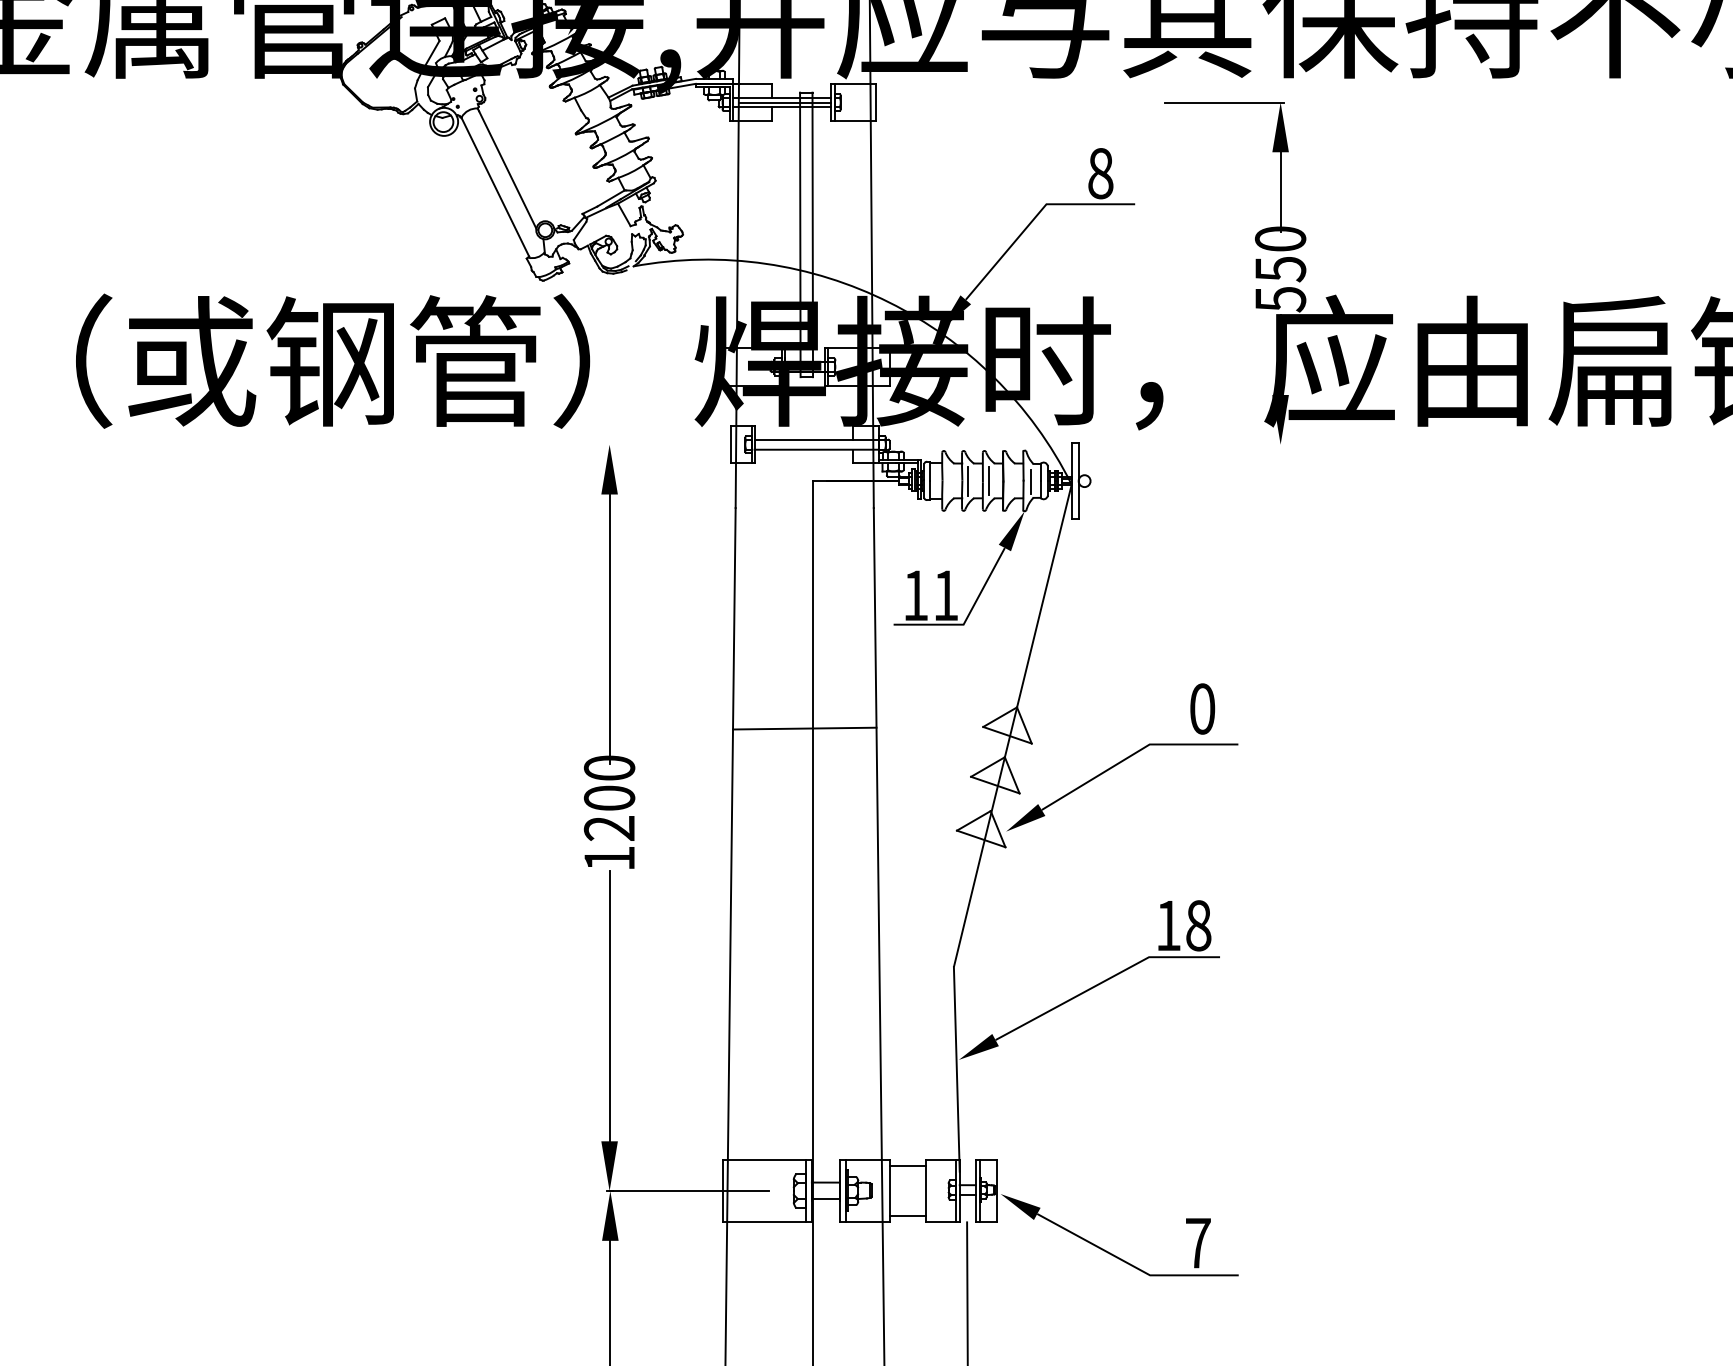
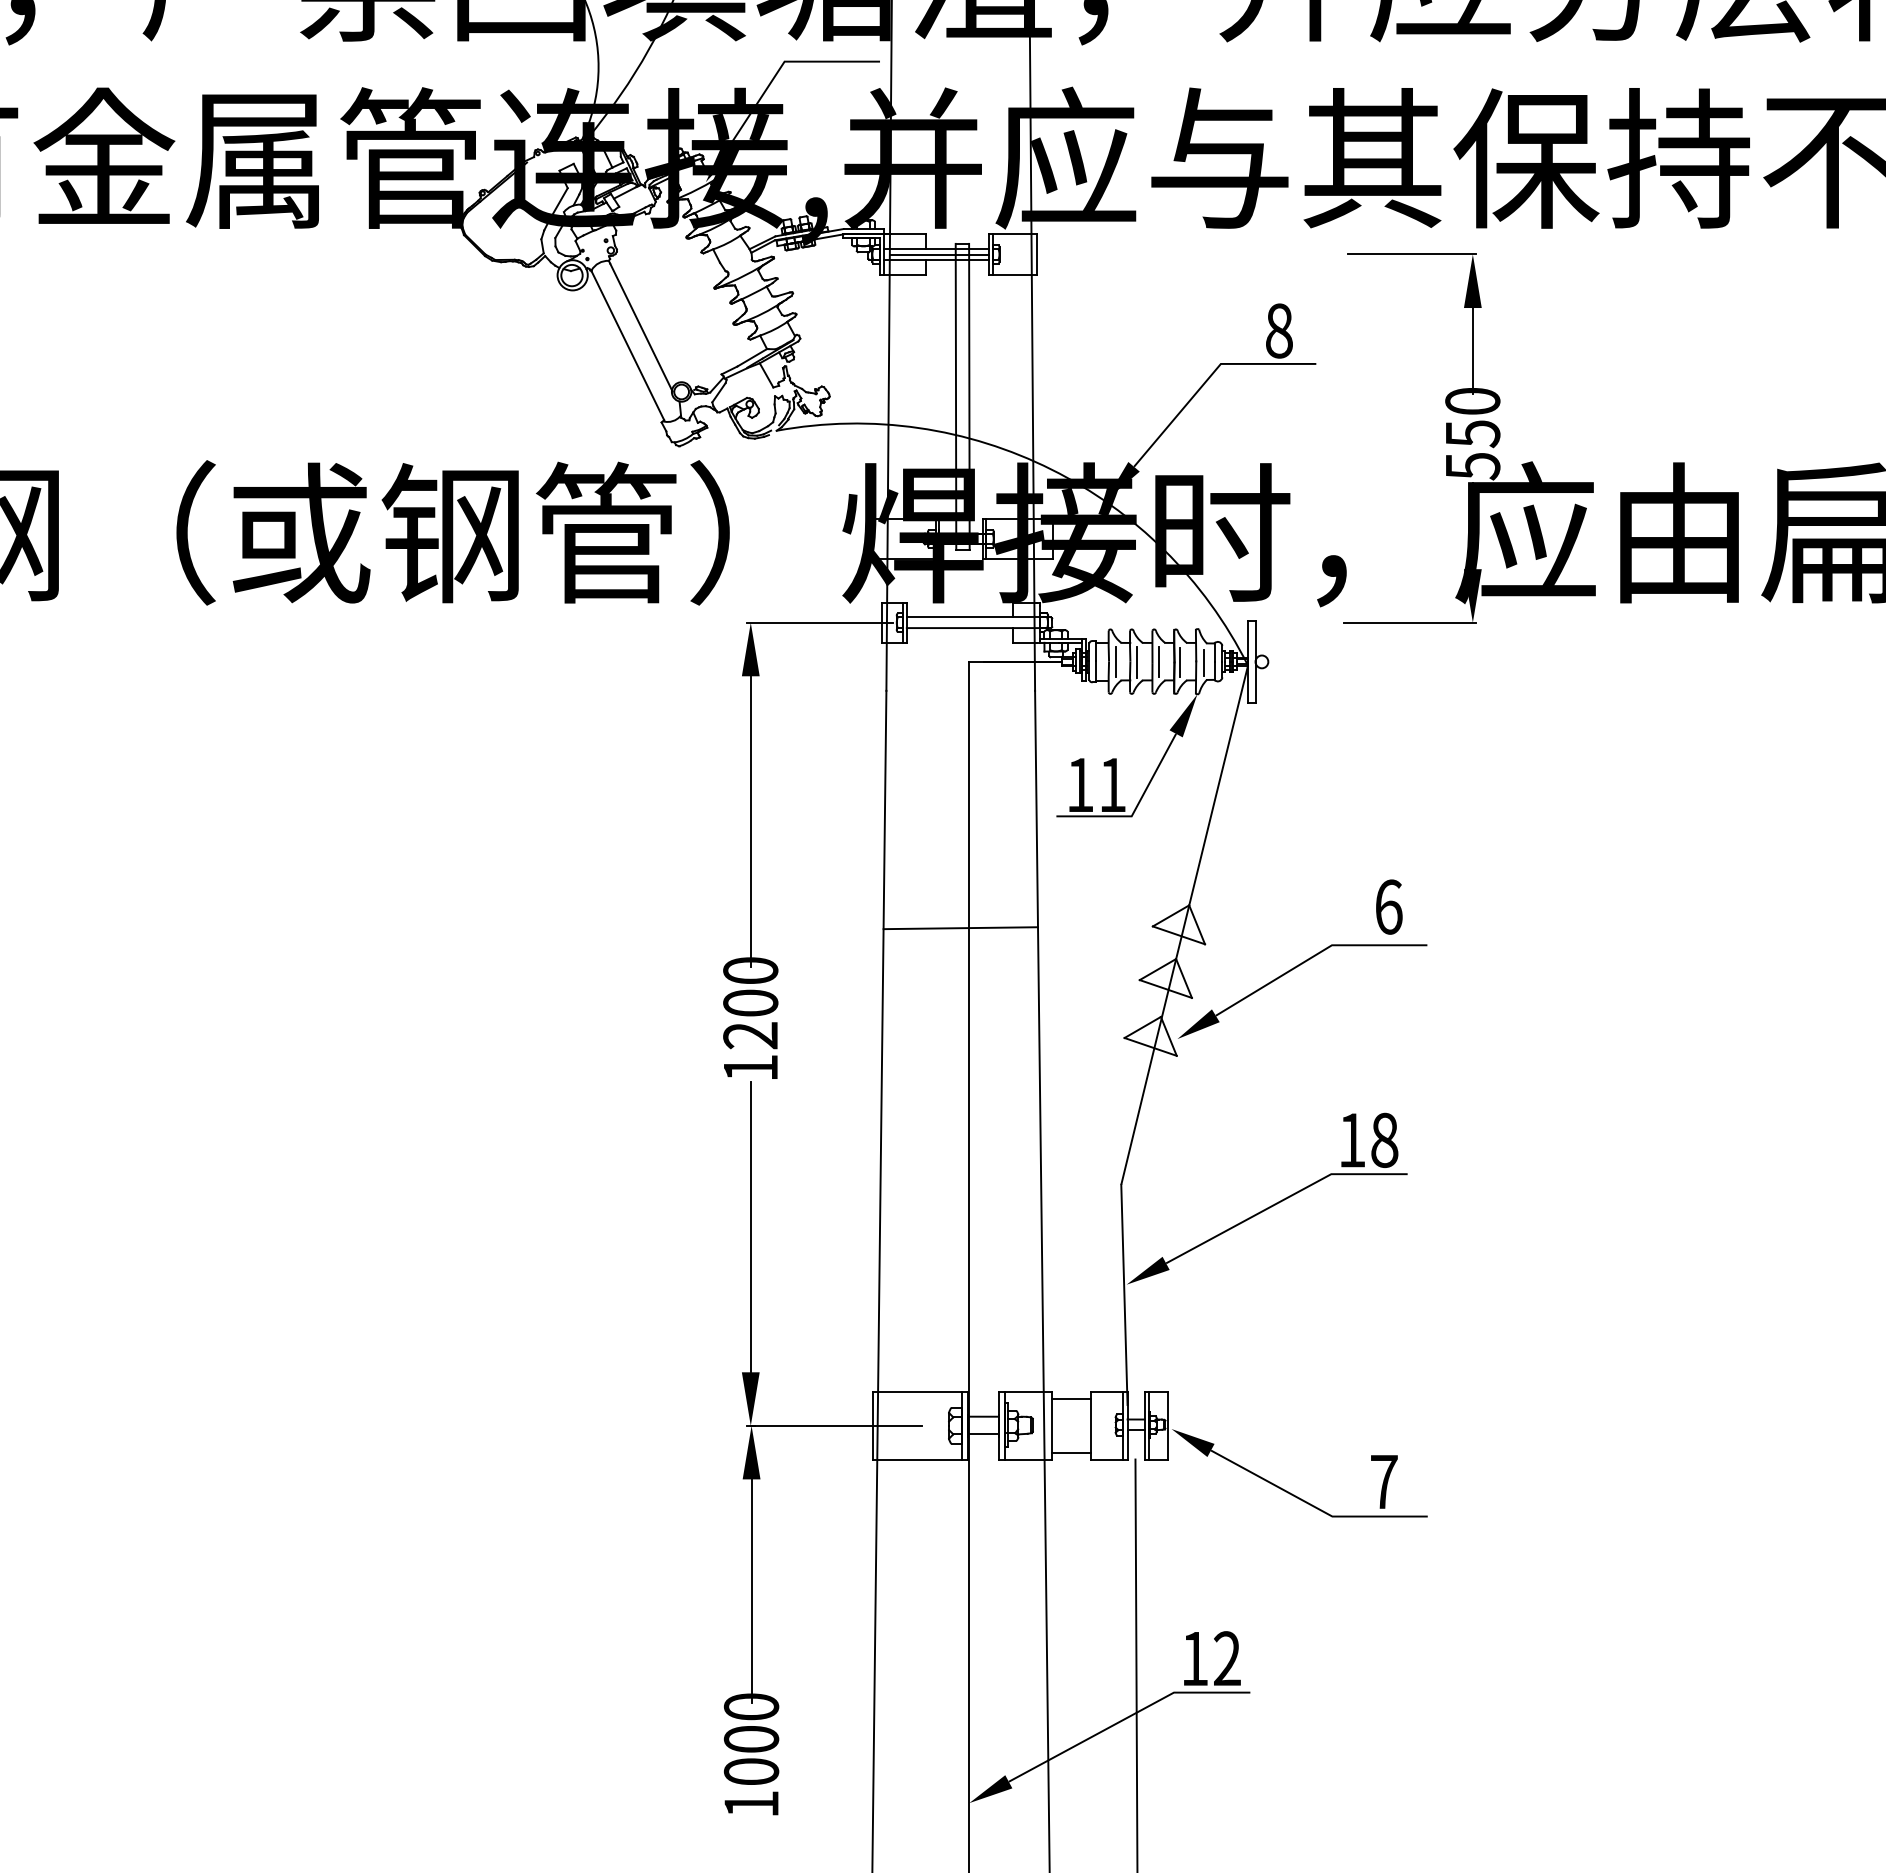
line: (674, 444) -> (820, 622), added
line: (1222, 444) -> (1410, 622), added
line: (948, 480) -> (1115, 661), added
line: (1008, 481) -> (1179, 662), added
text: (1202, 708) -> (1388, 906), 0 -> 6

